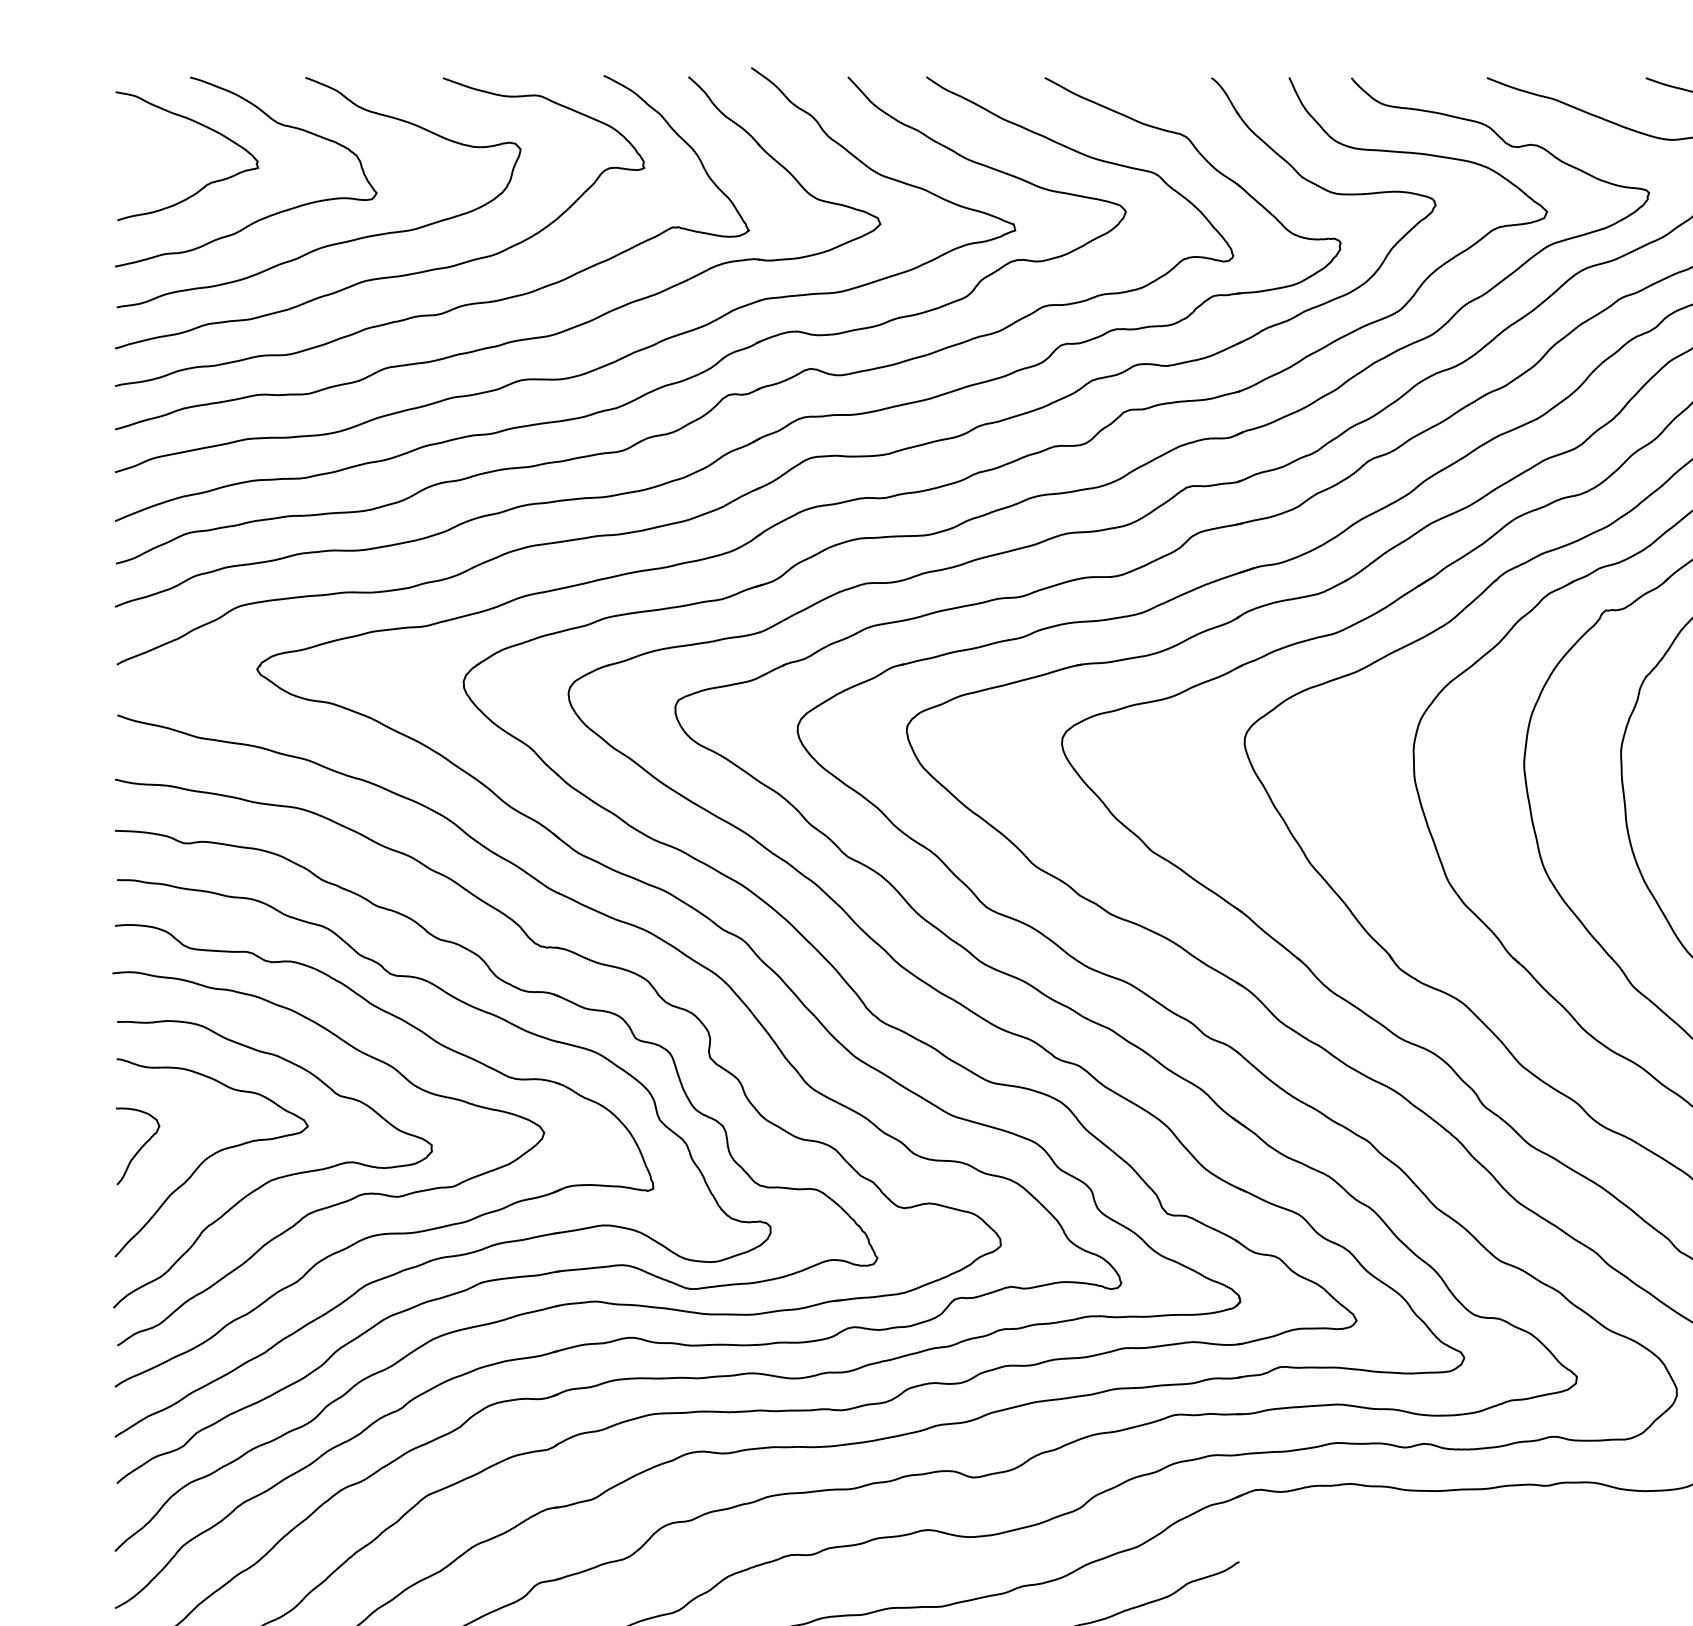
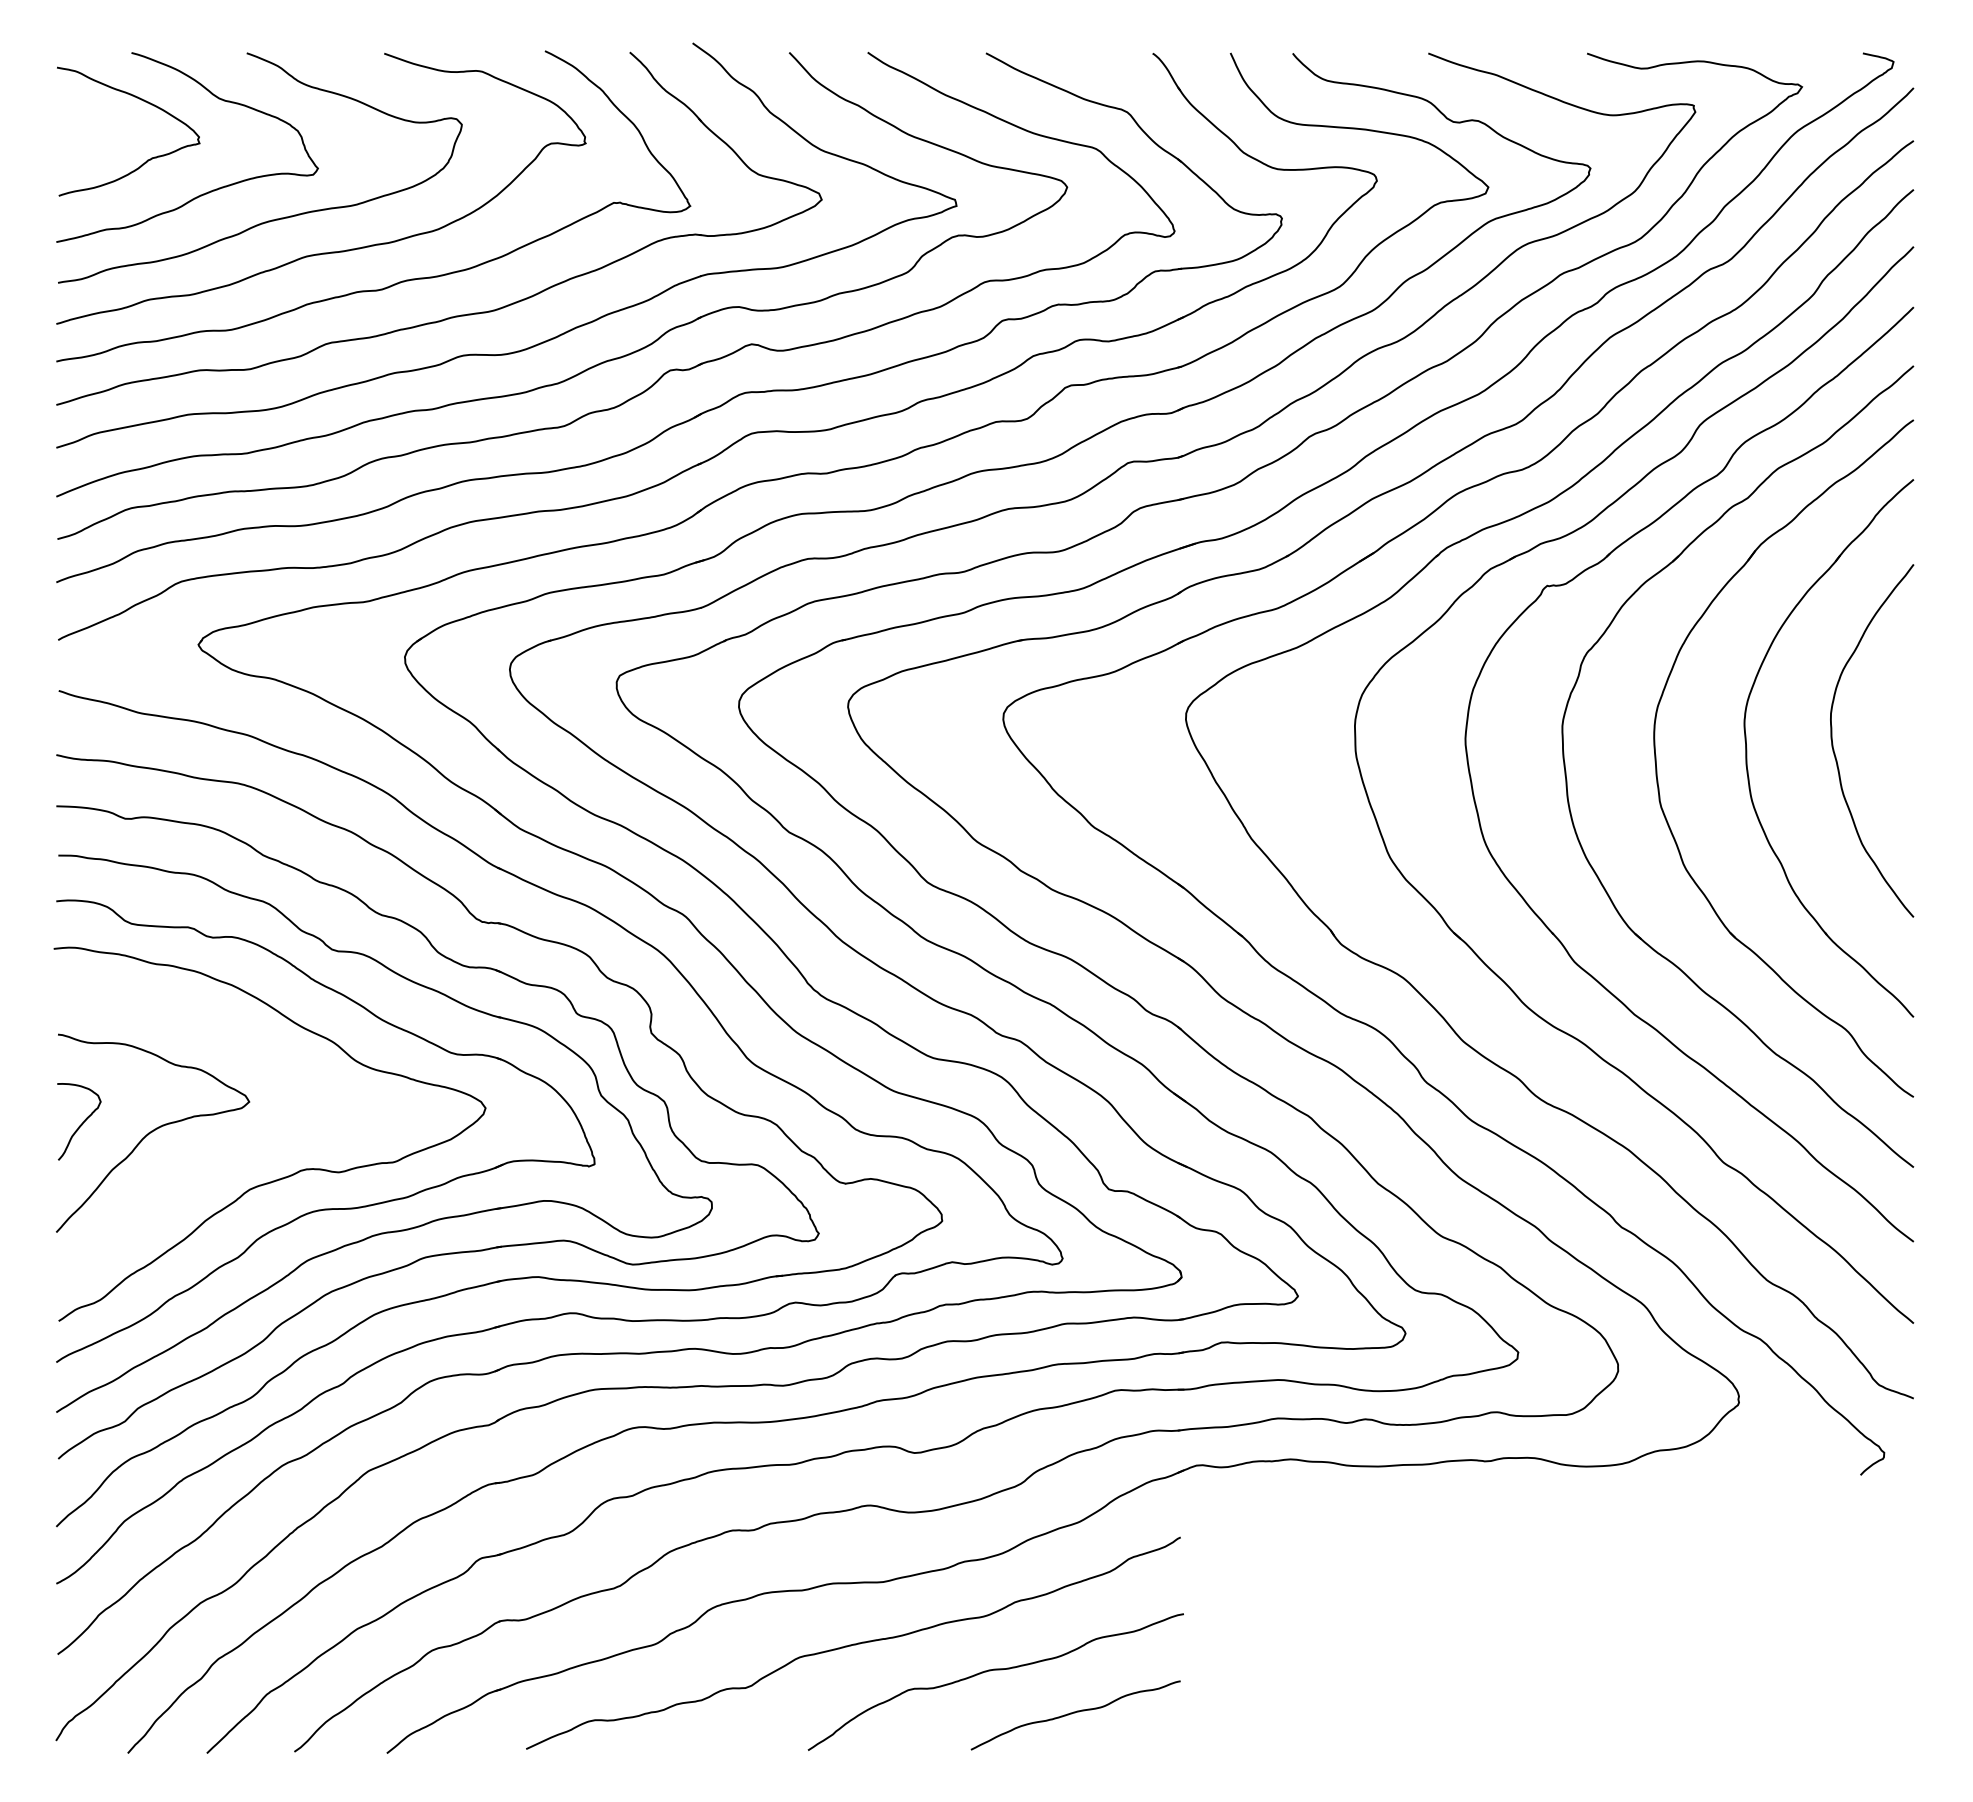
curve: (278, 1177) -> (219, 1152), removed

